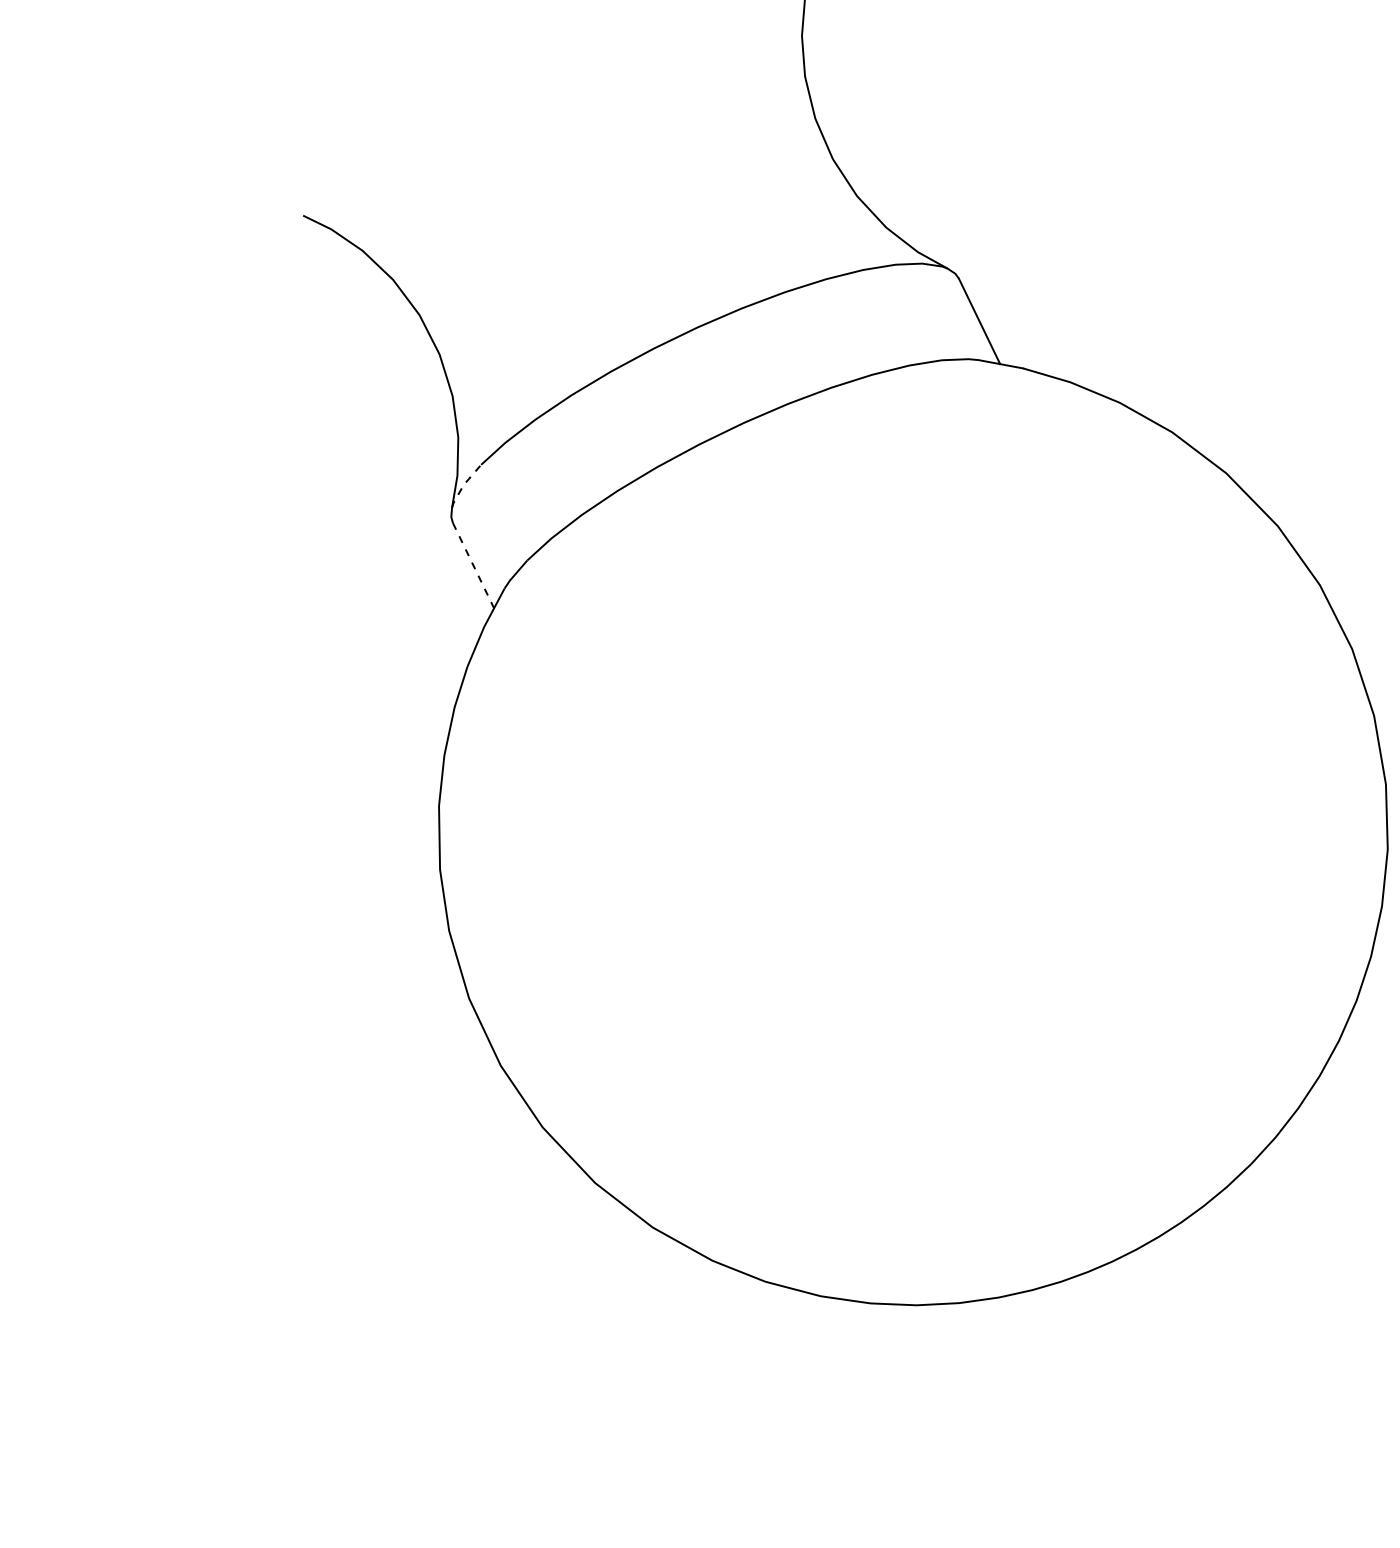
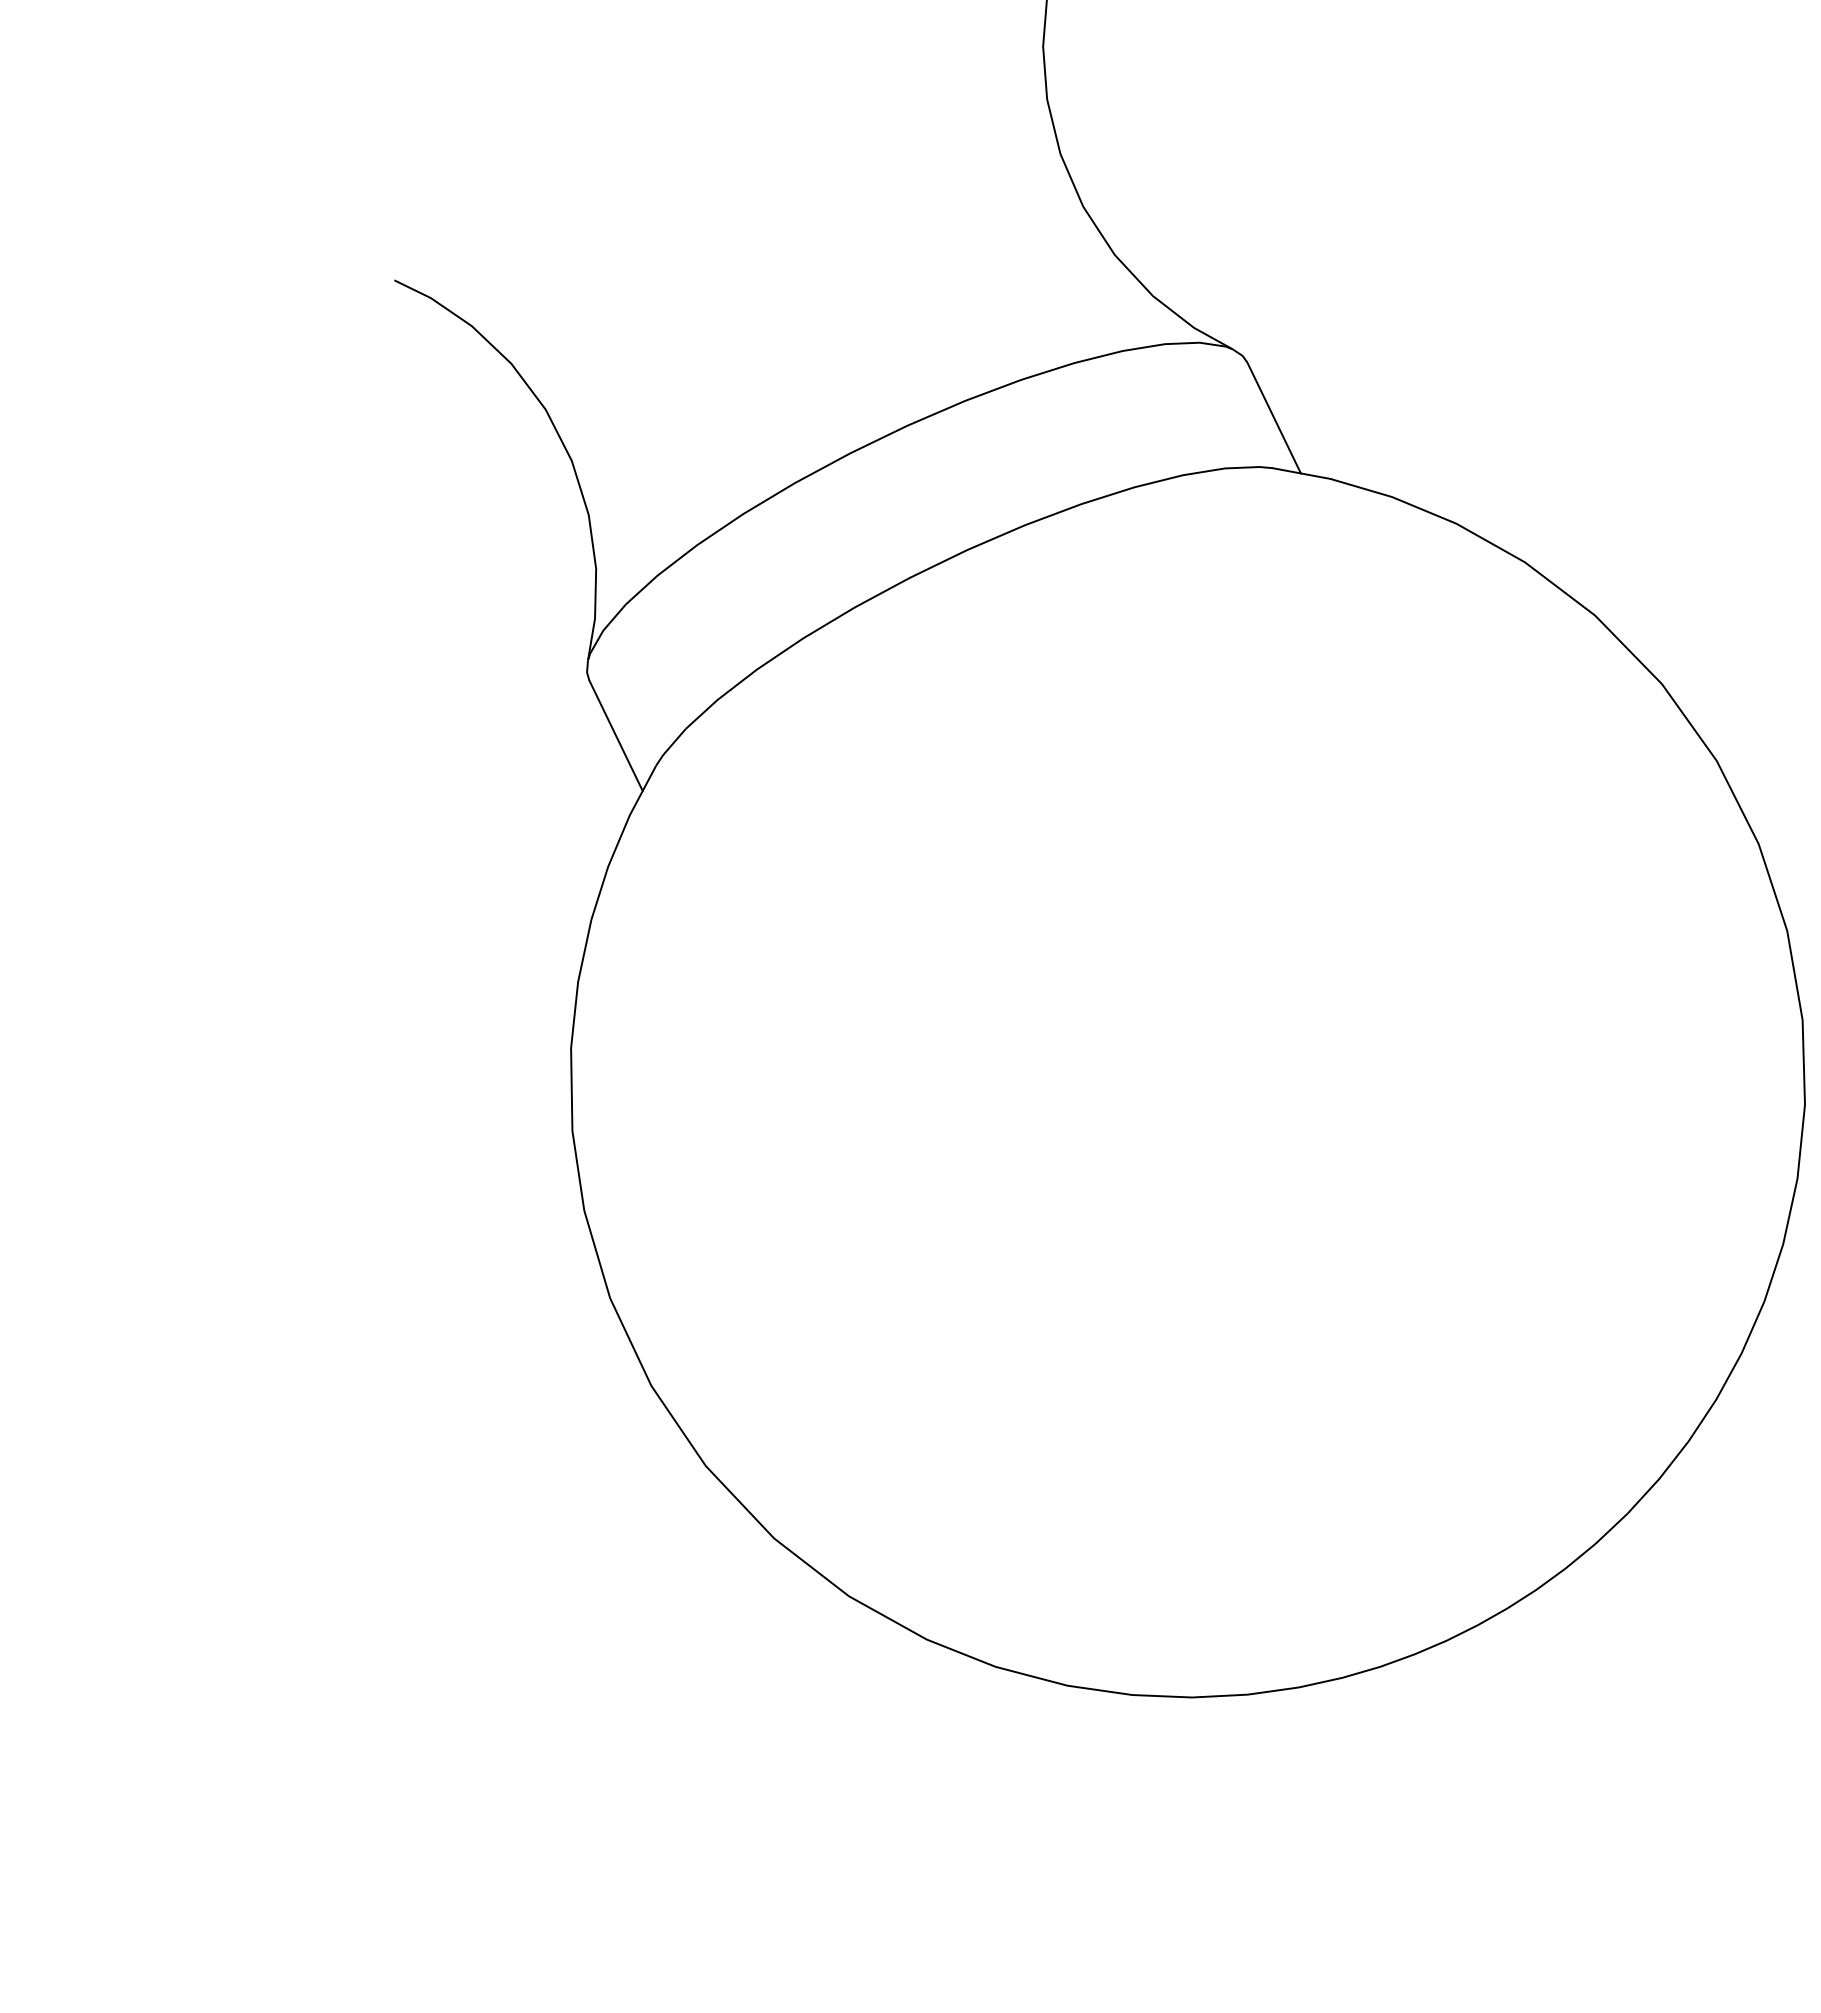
line: (463, 484) -> (603, 630), dashed -> solid
line: (473, 565) -> (615, 735), dashed -> solid

